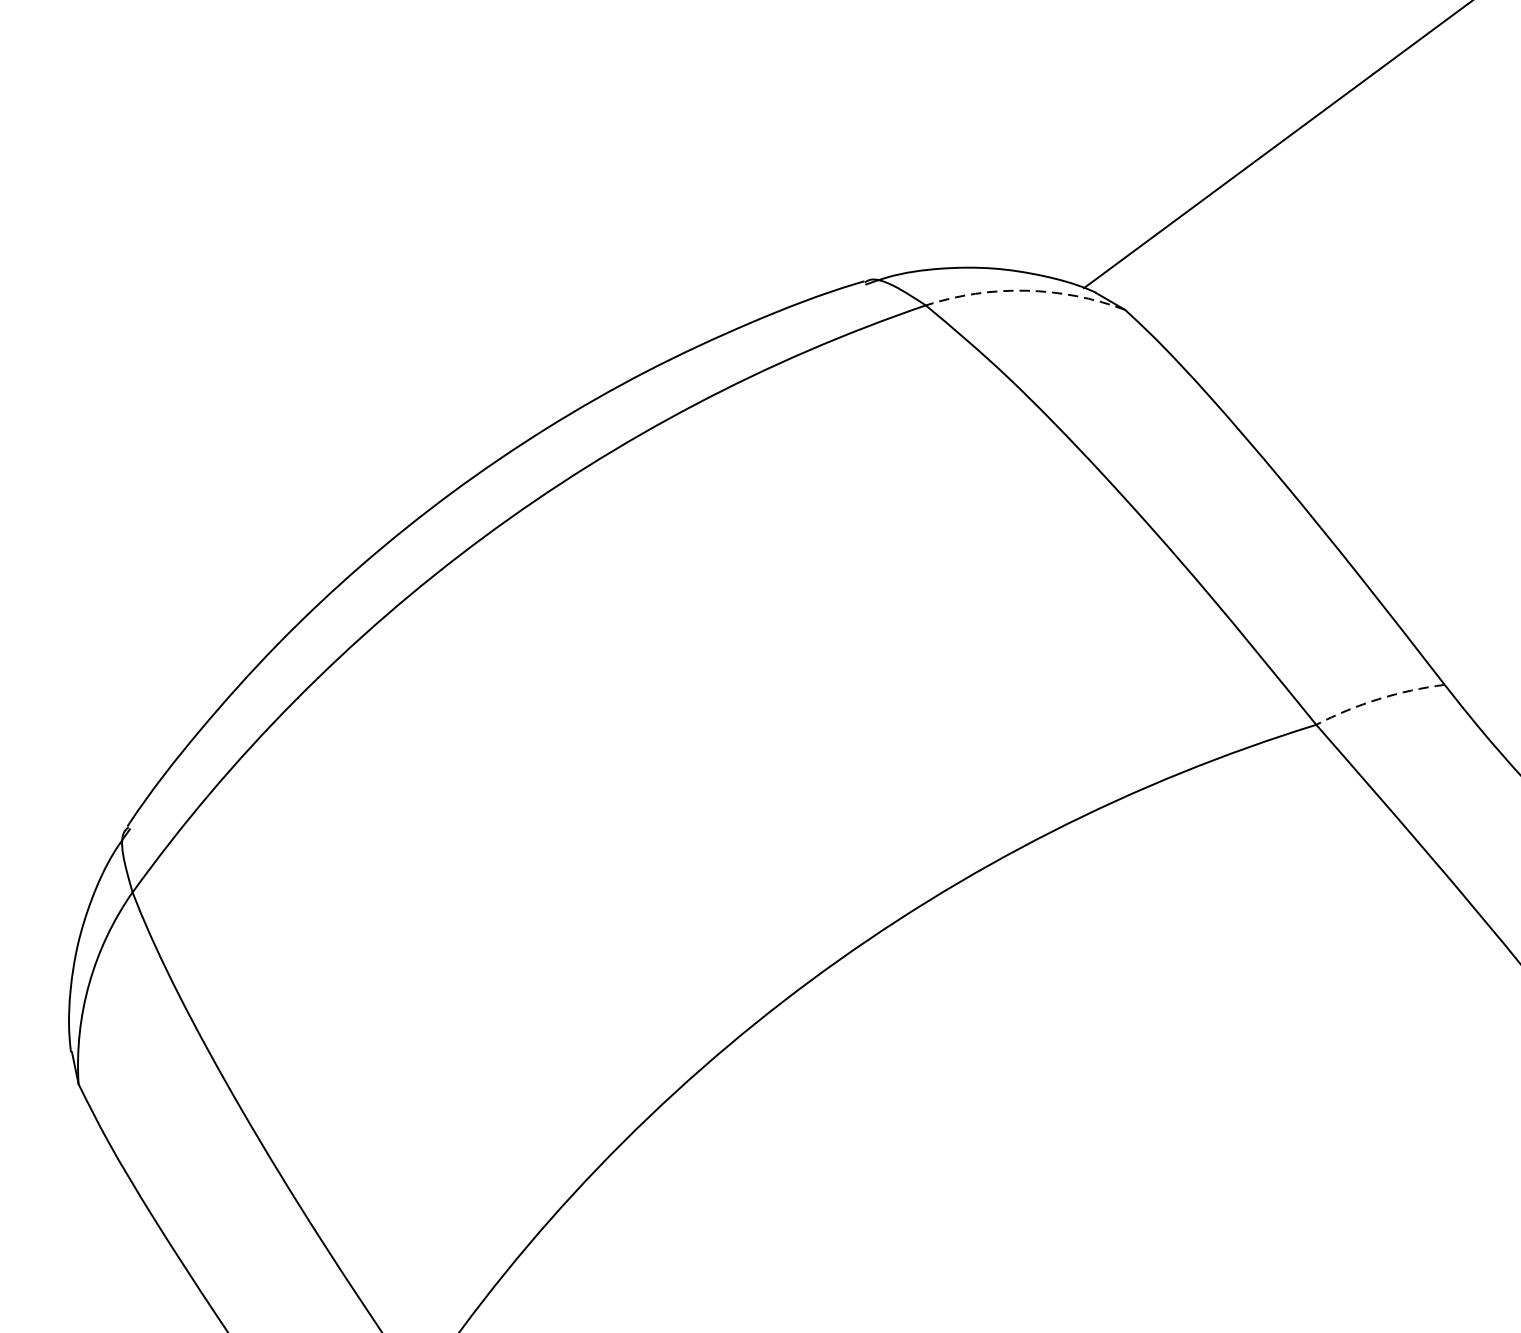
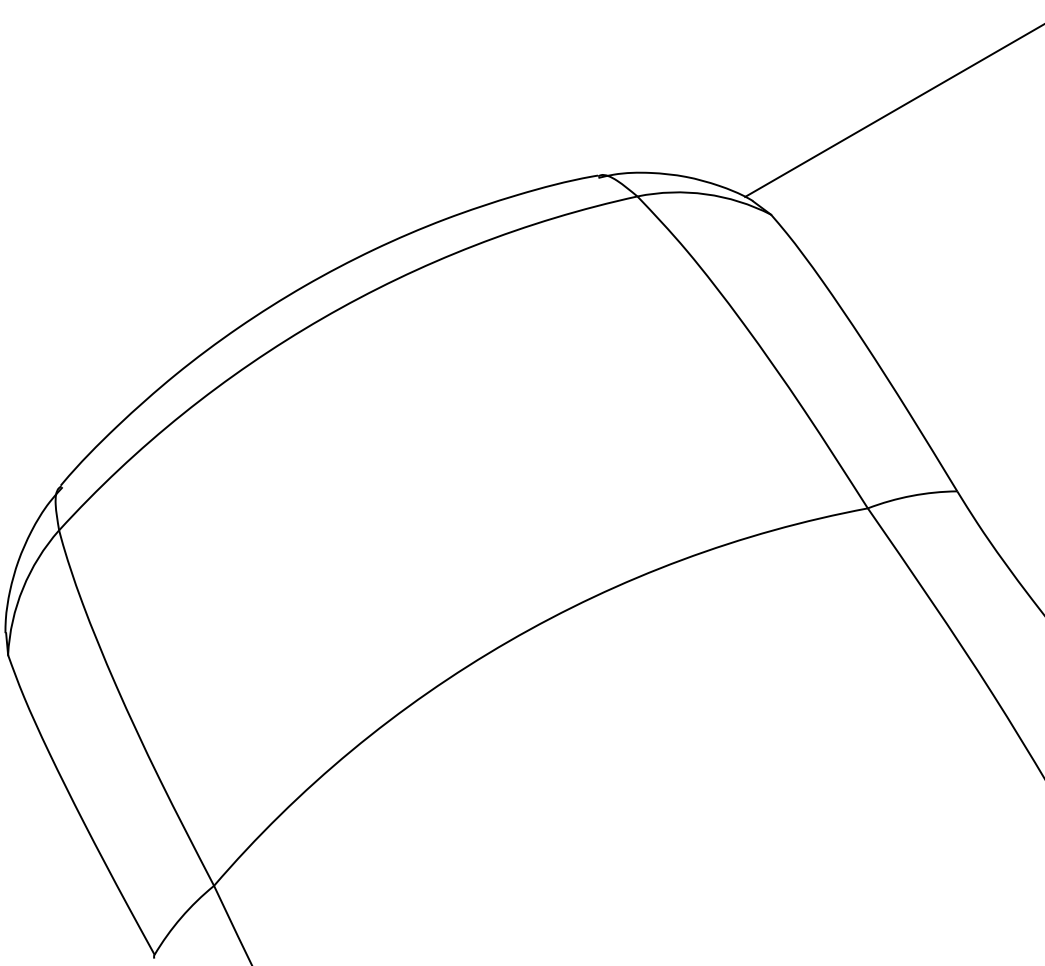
arc: (1025, 291) -> (705, 194), dashed -> solid
arc: (1378, 698) -> (911, 495), dashed -> solid

